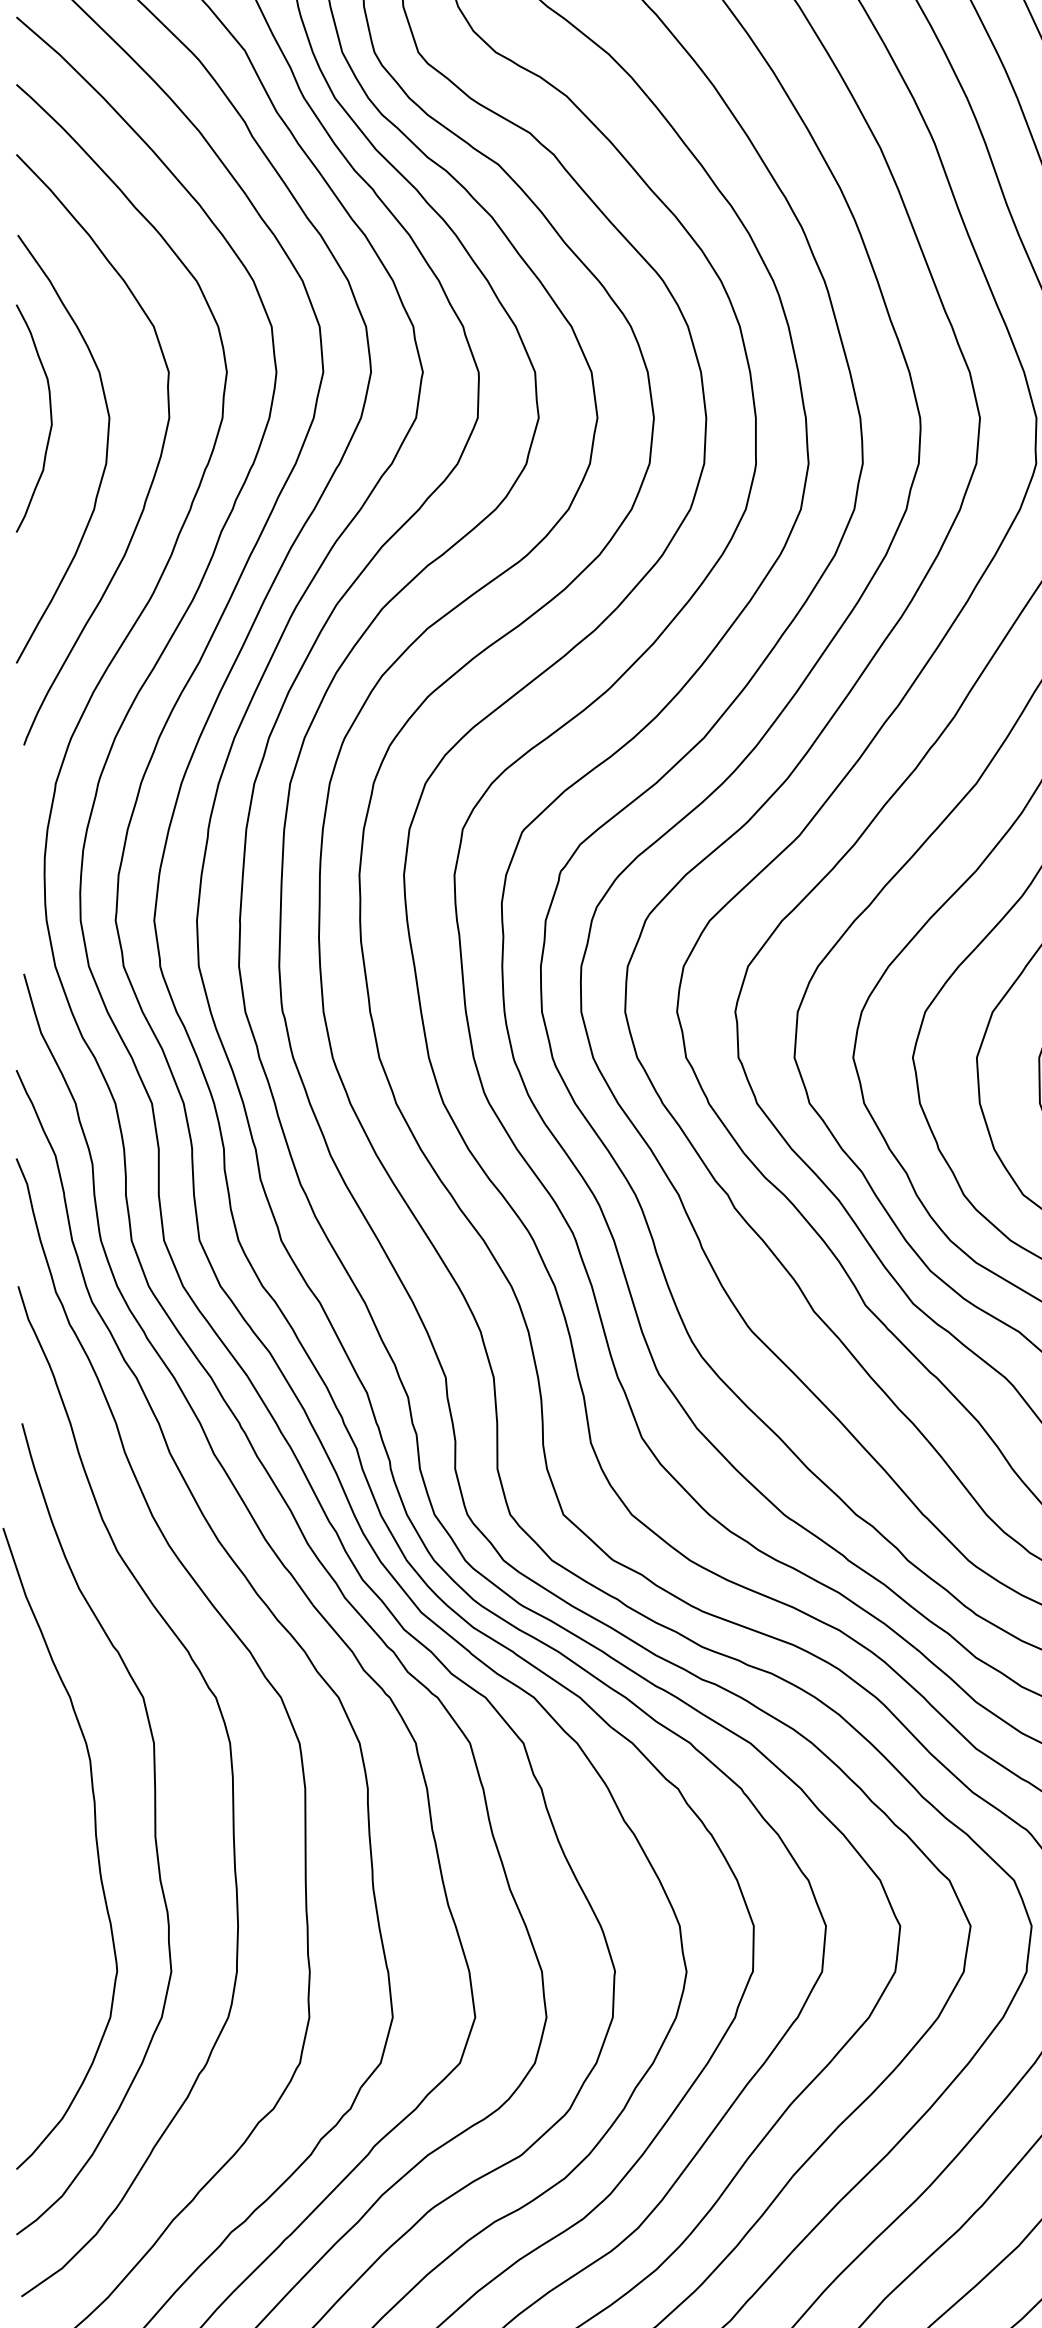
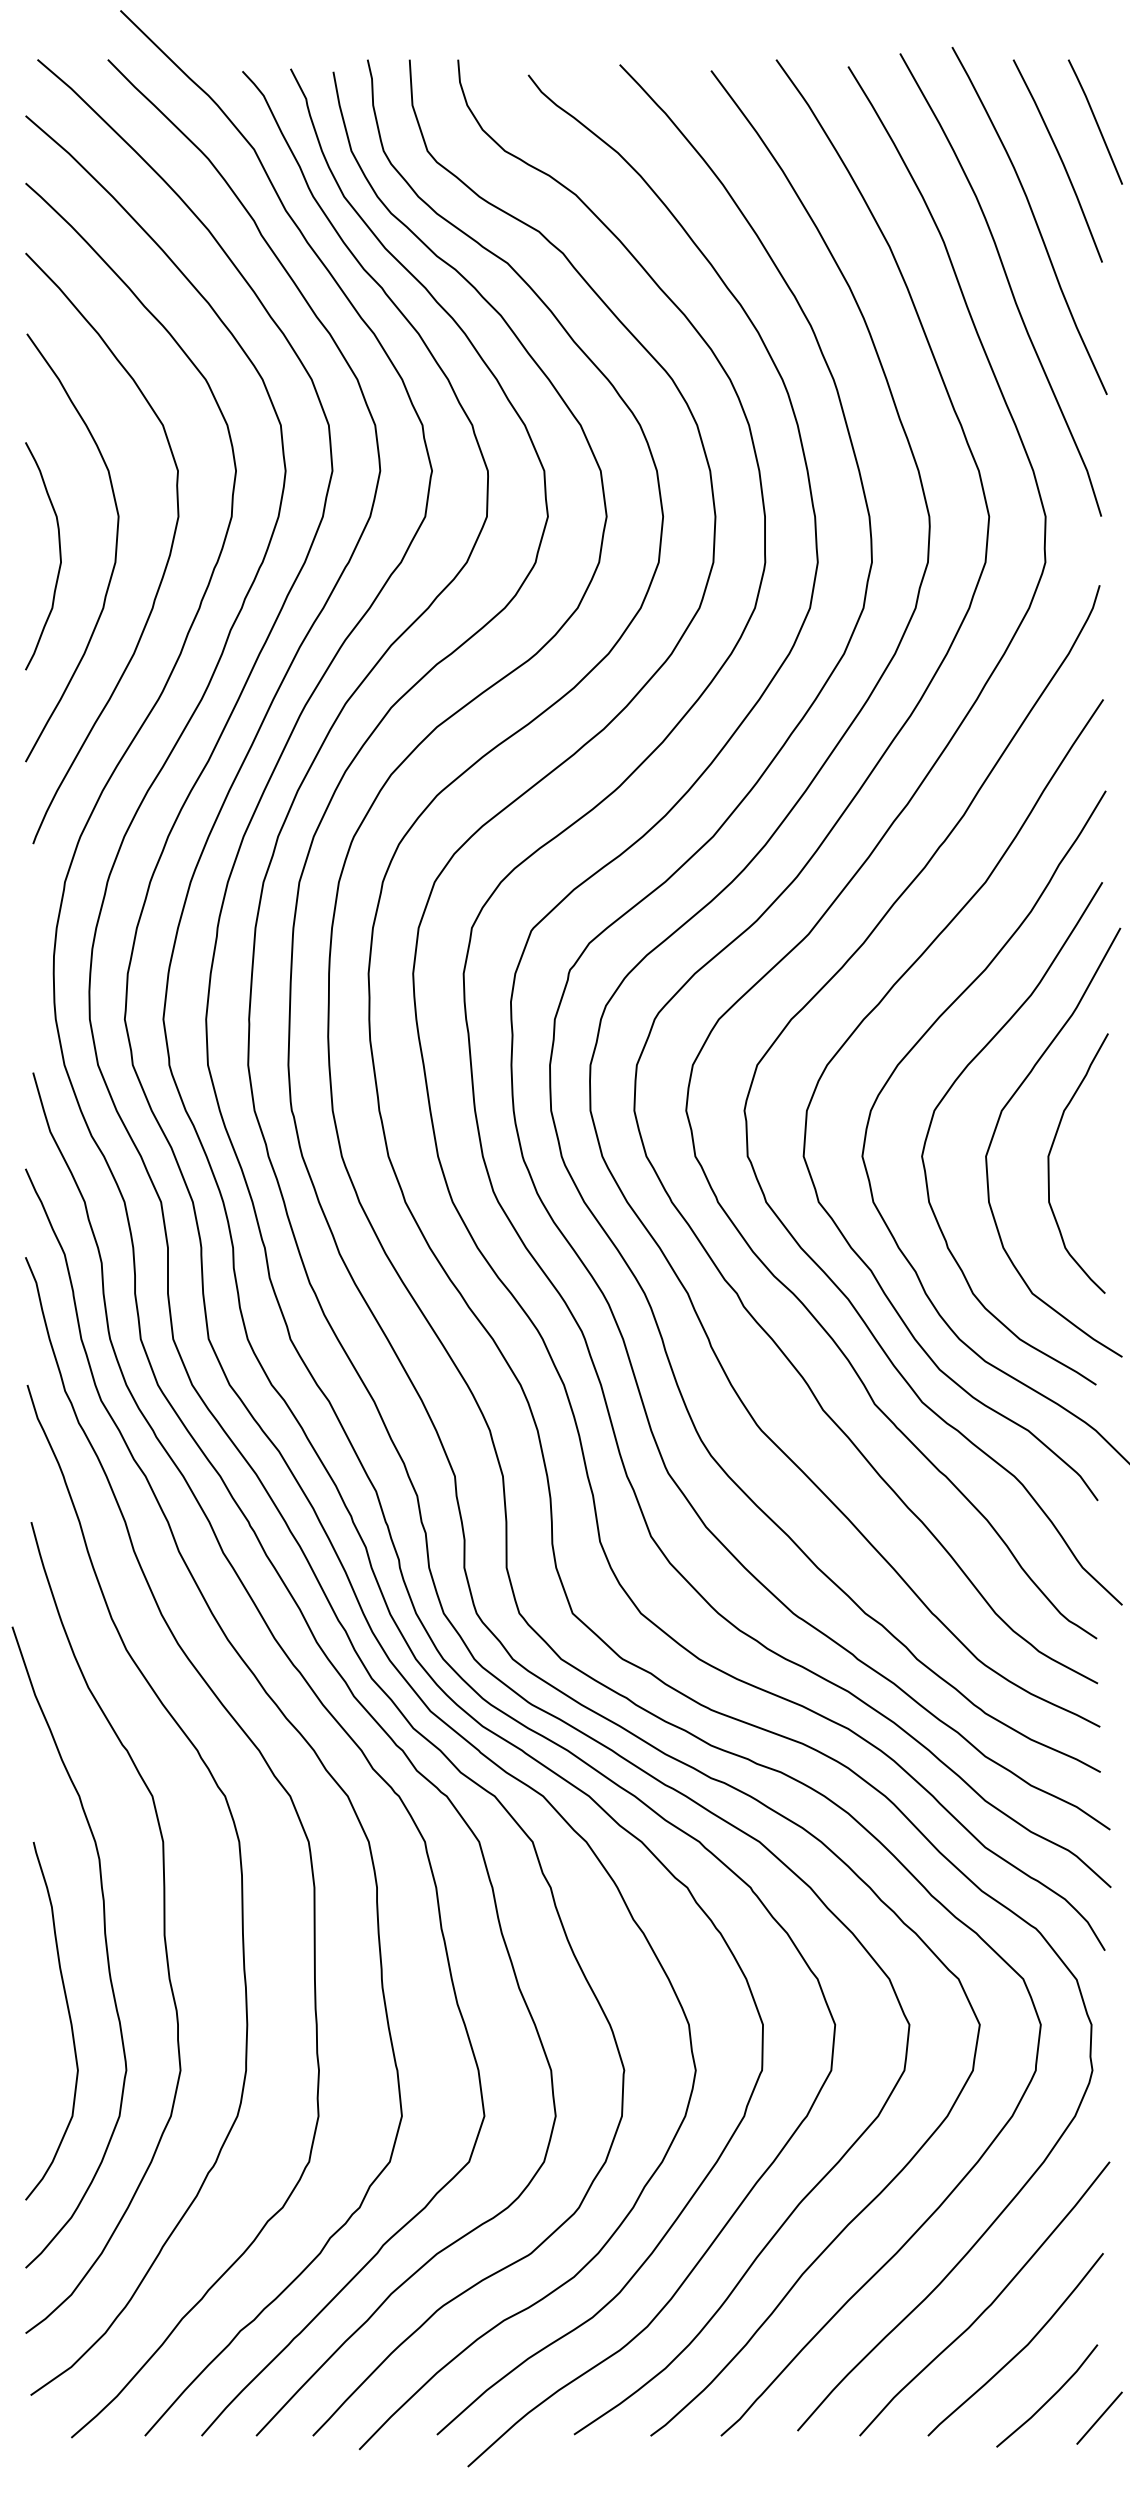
curve: (50, 418) -> (59, 556), moved
curve: (59, 1916) -> (68, 2015), added

